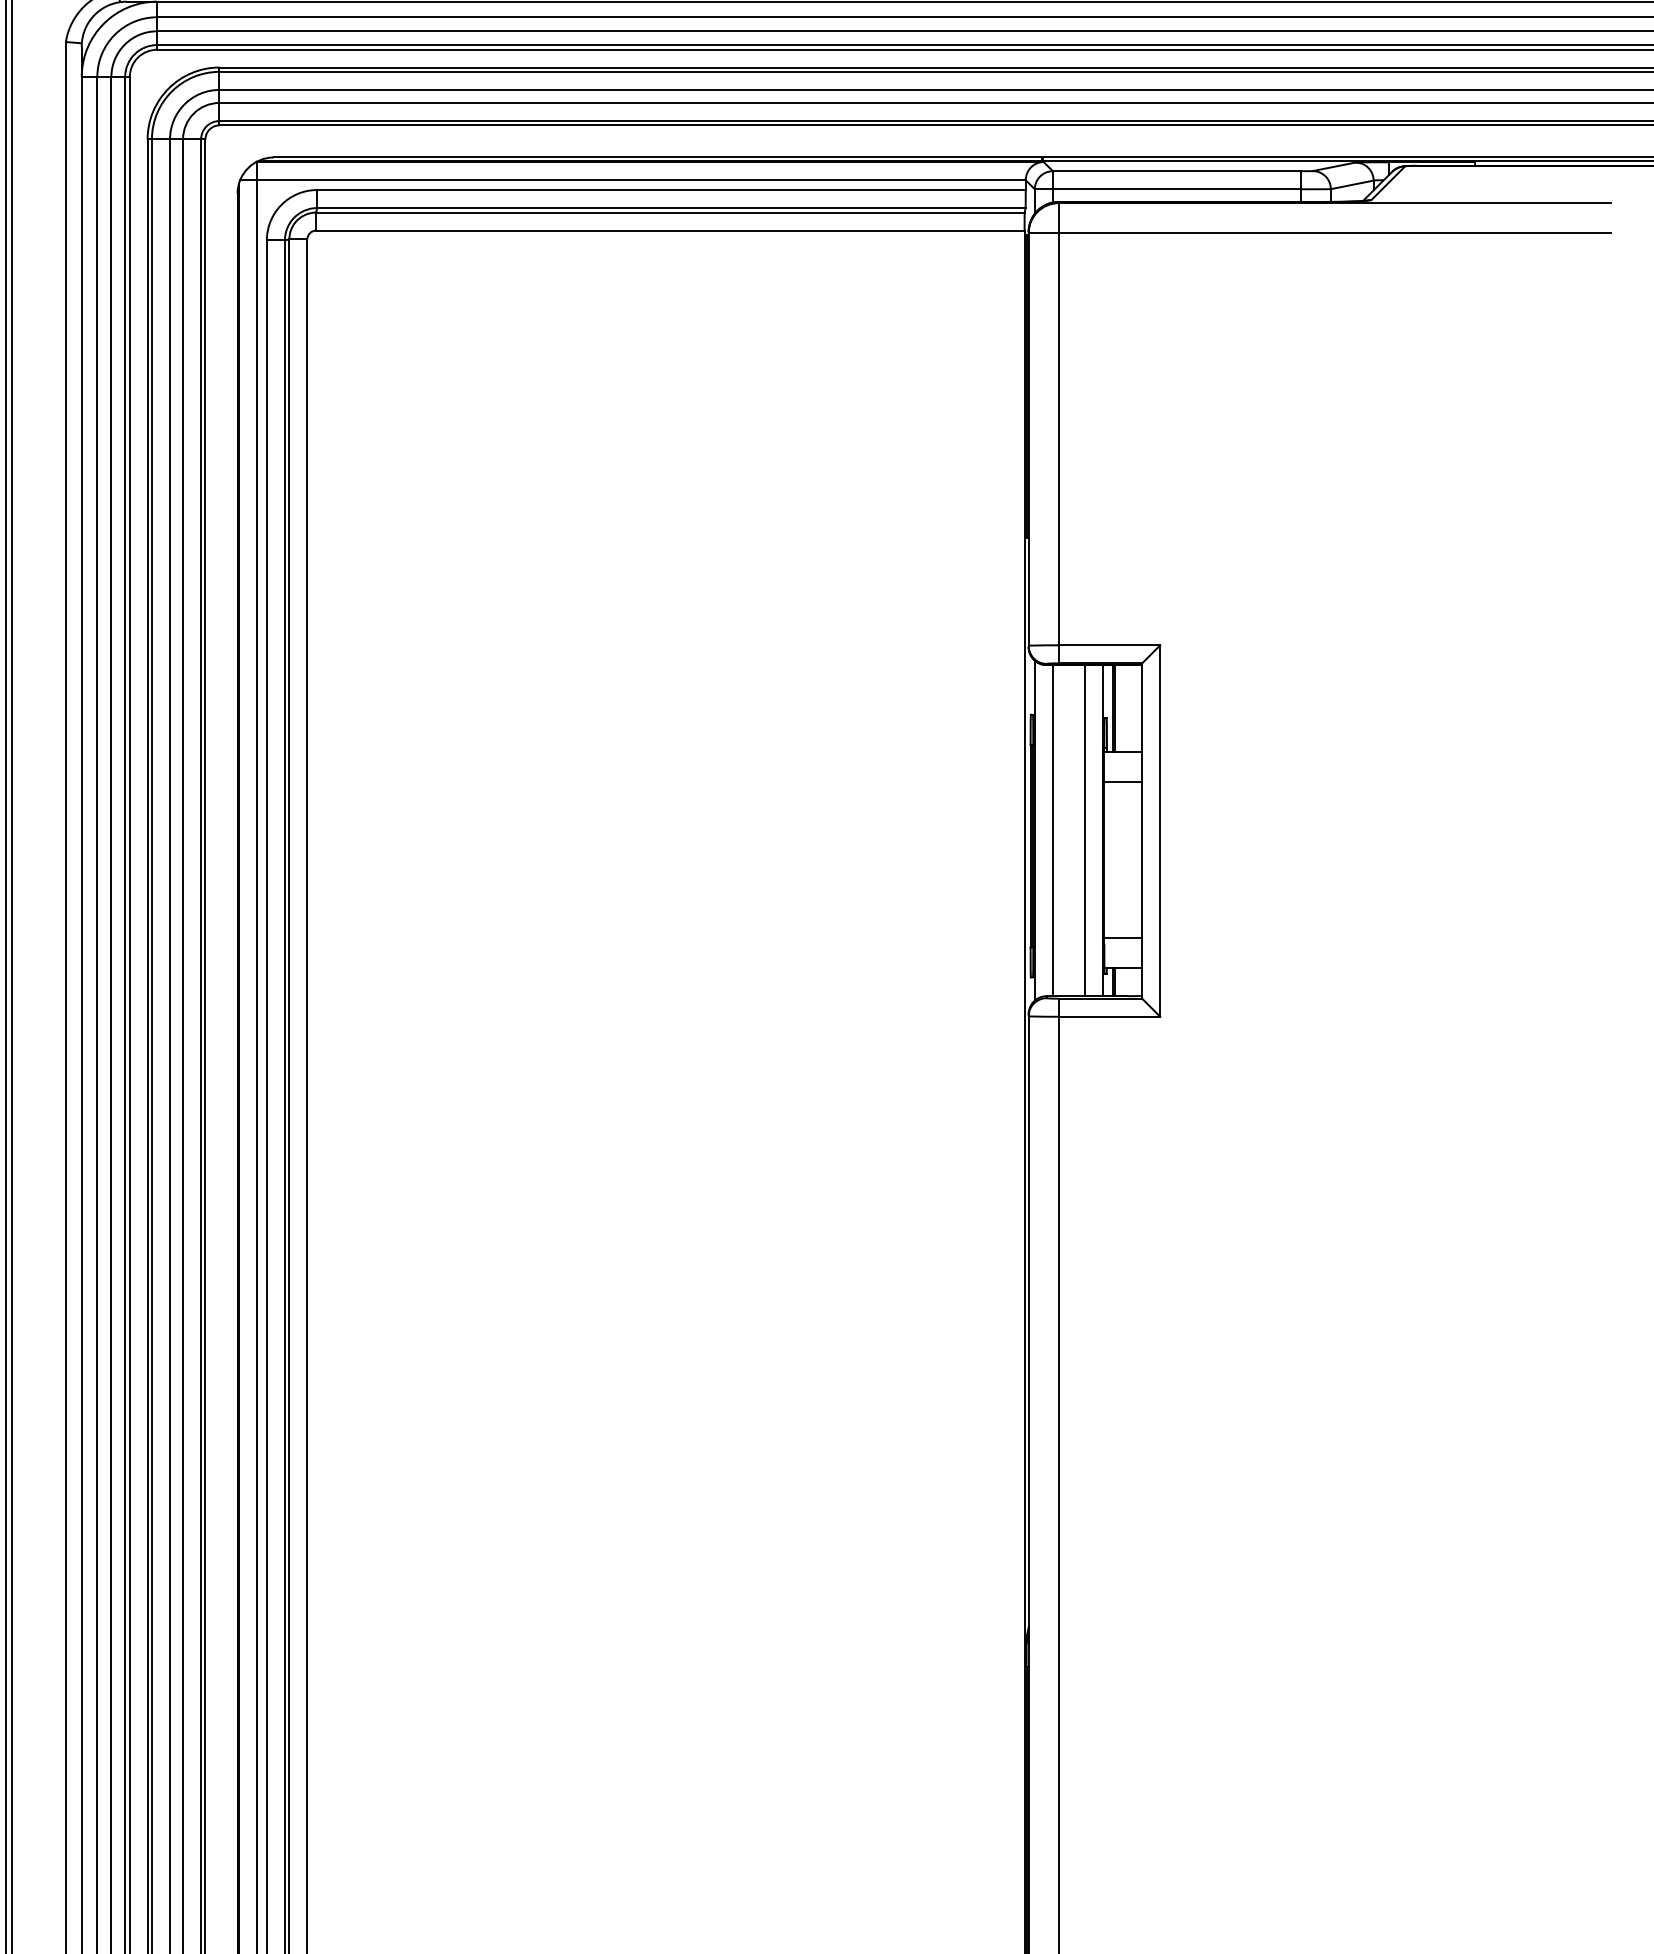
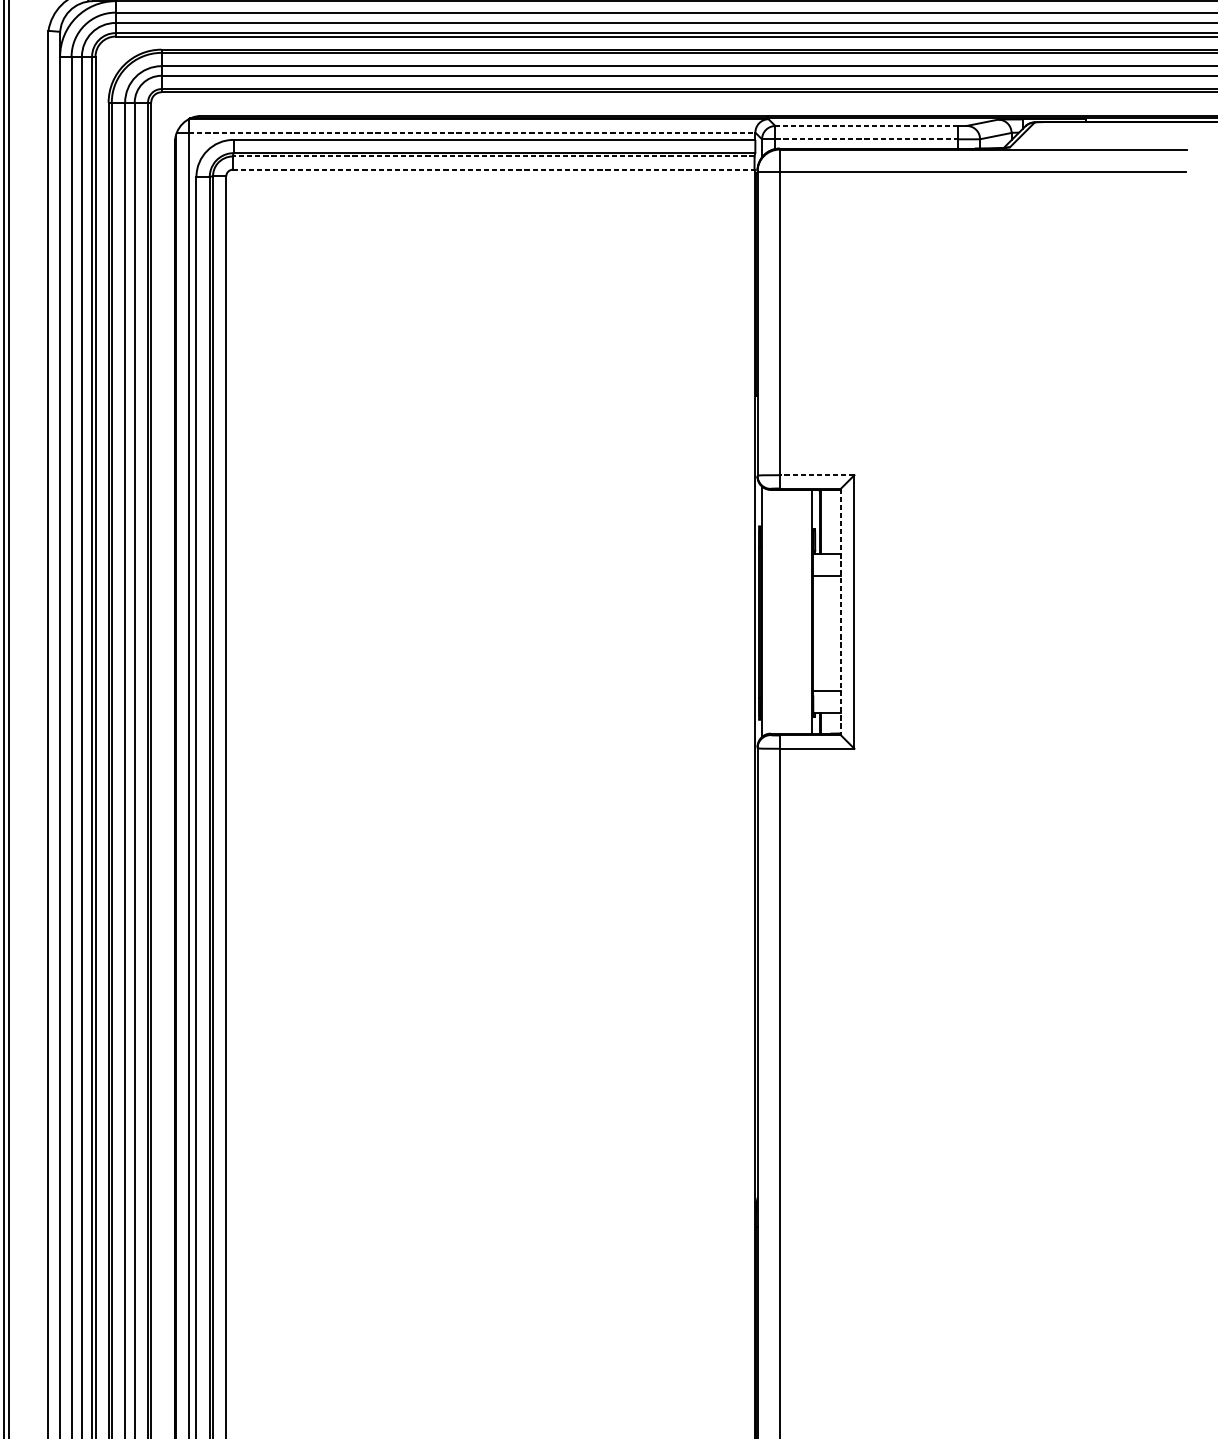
line: (1176, 171) -> (866, 126), solid -> dashed
line: (641, 180) -> (472, 132), solid -> dashed
line: (1177, 189) -> (867, 139), solid -> dashed
line: (669, 212) -> (493, 156), solid -> dashed
line: (670, 230) -> (493, 169), solid -> dashed
line: (1109, 645) -> (817, 475), solid -> dashed
line: (1052, 830) -> (775, 611), removed
line: (1085, 830) -> (799, 611), removed
line: (1142, 831) -> (841, 612), solid -> dashed

